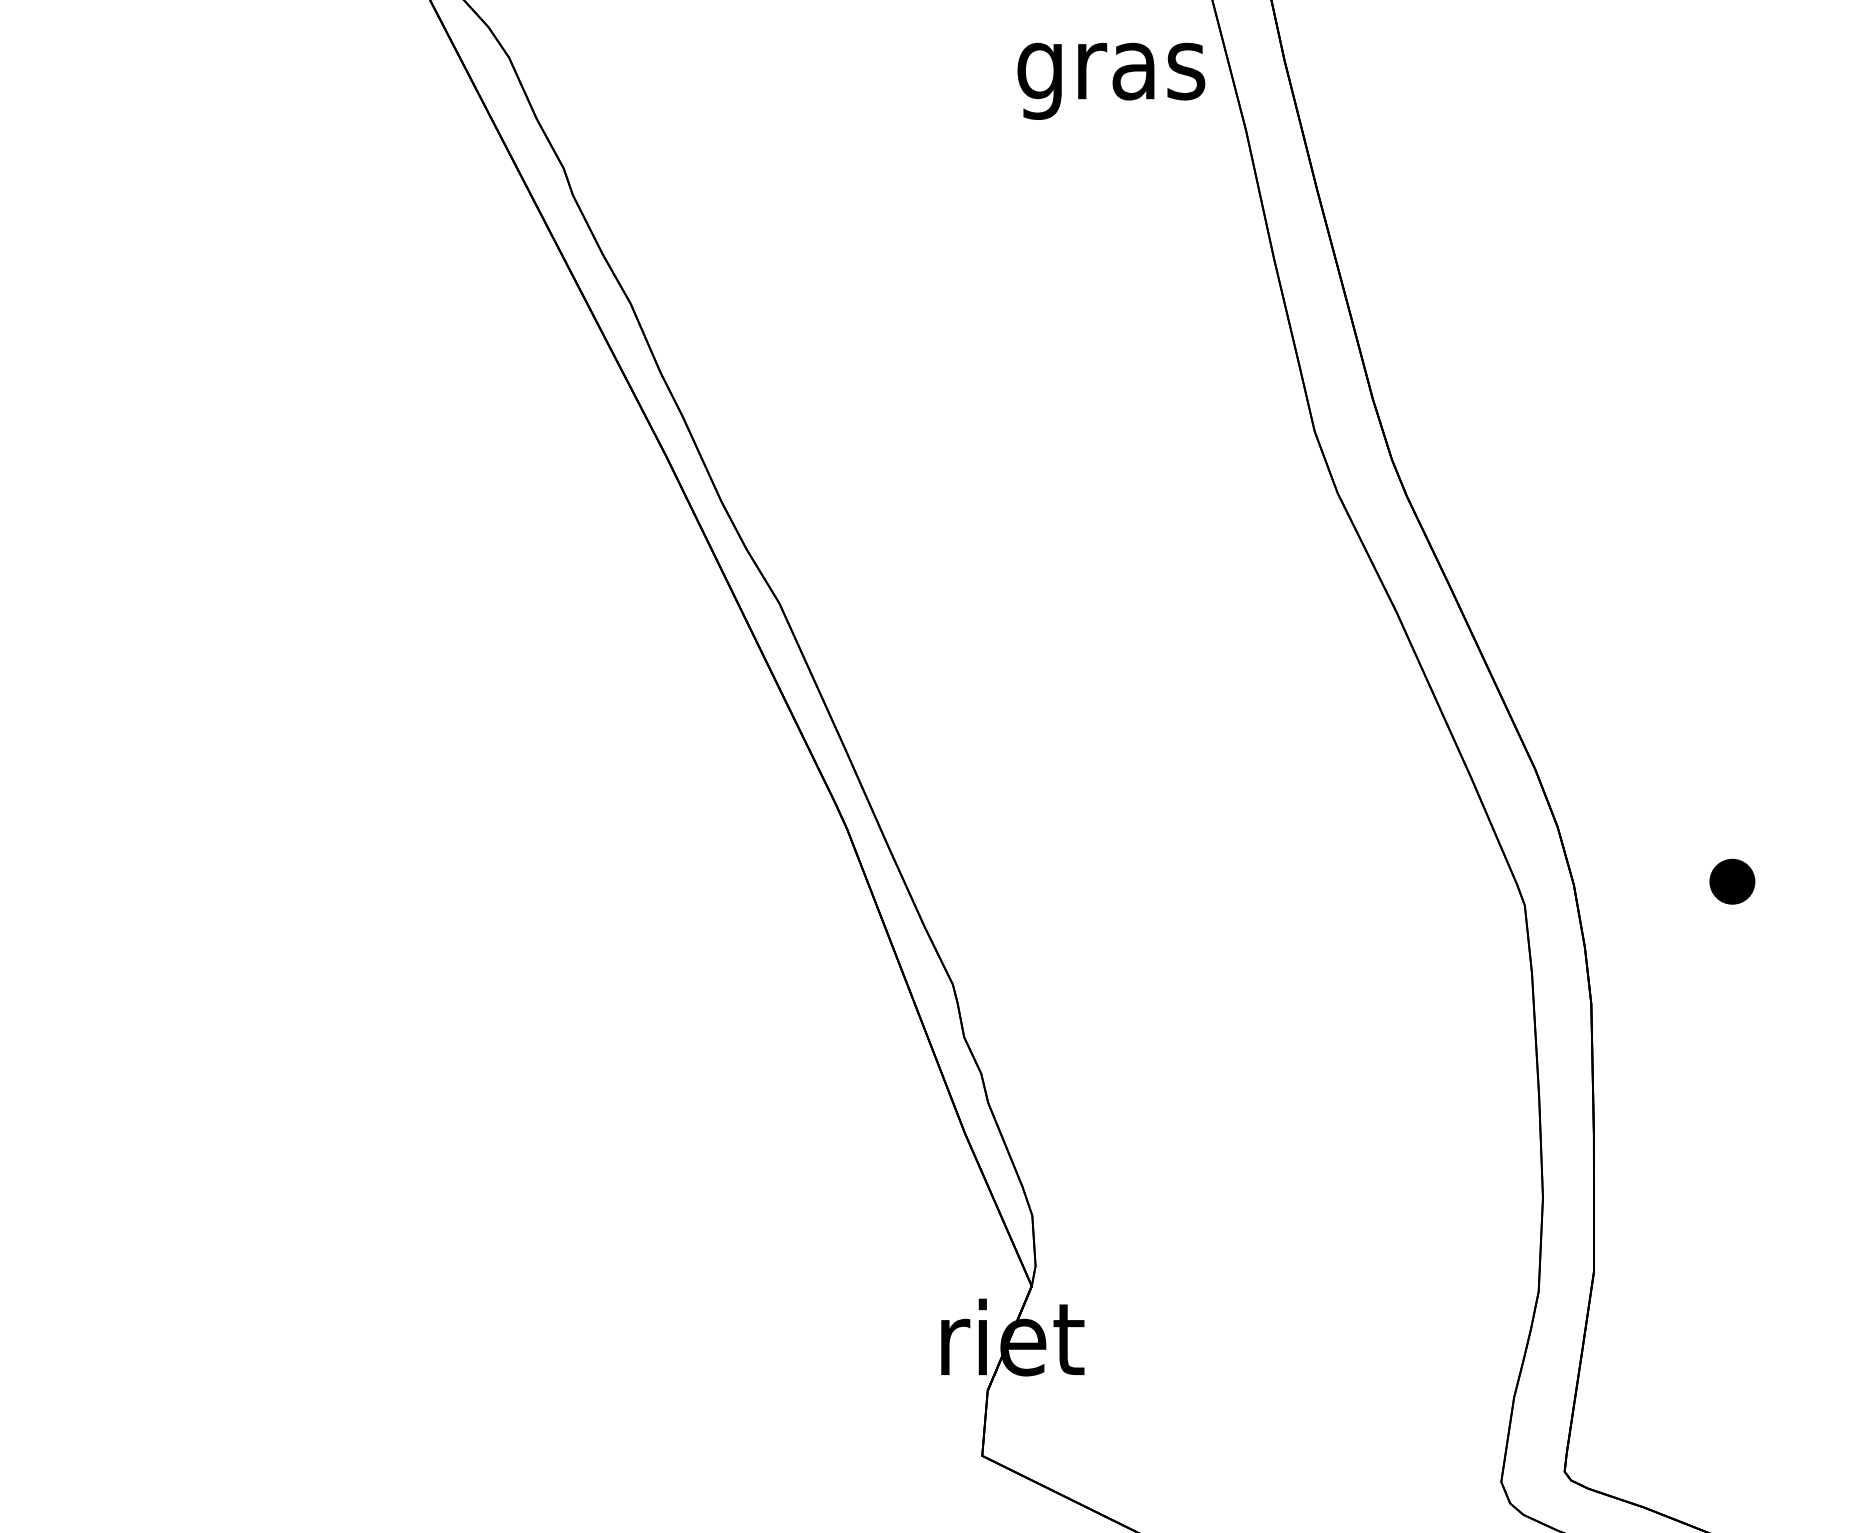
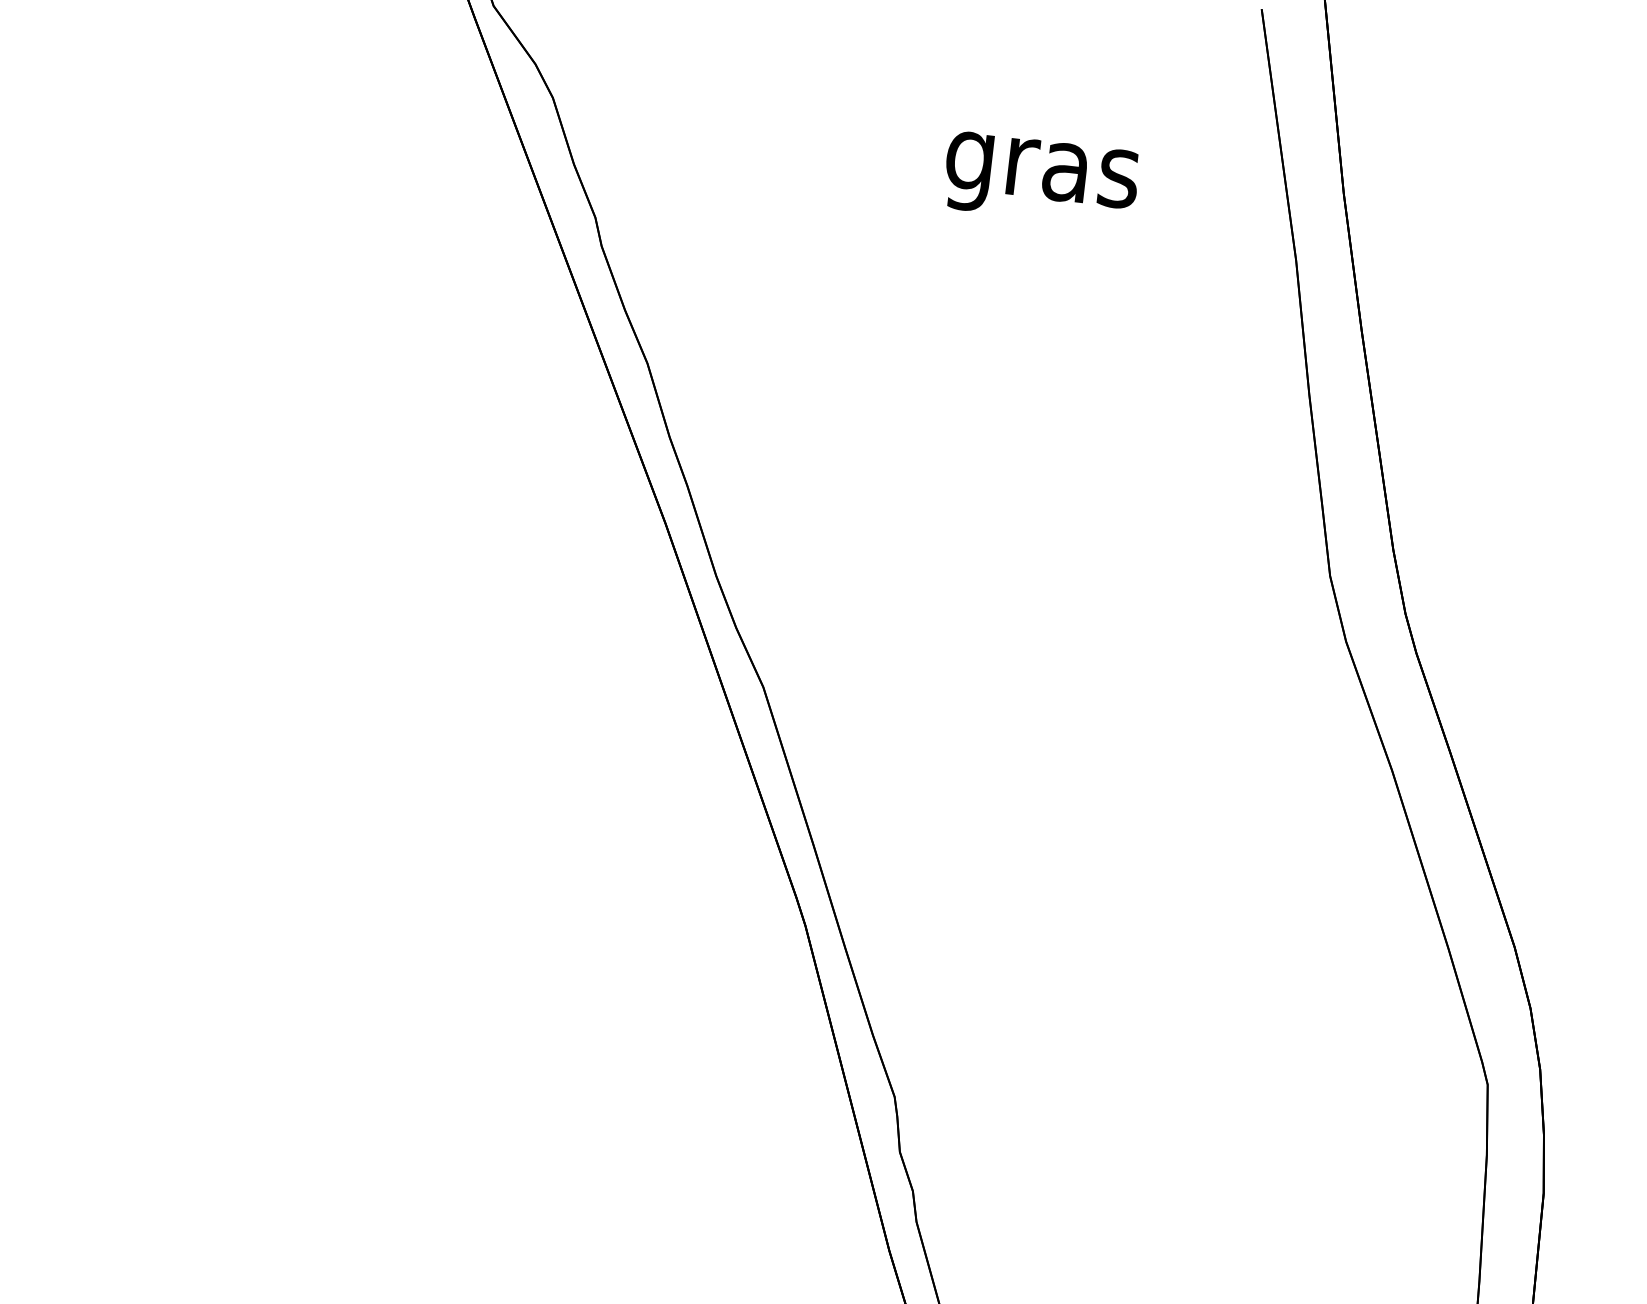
text: (1111, 80) -> (1041, 179), moved

